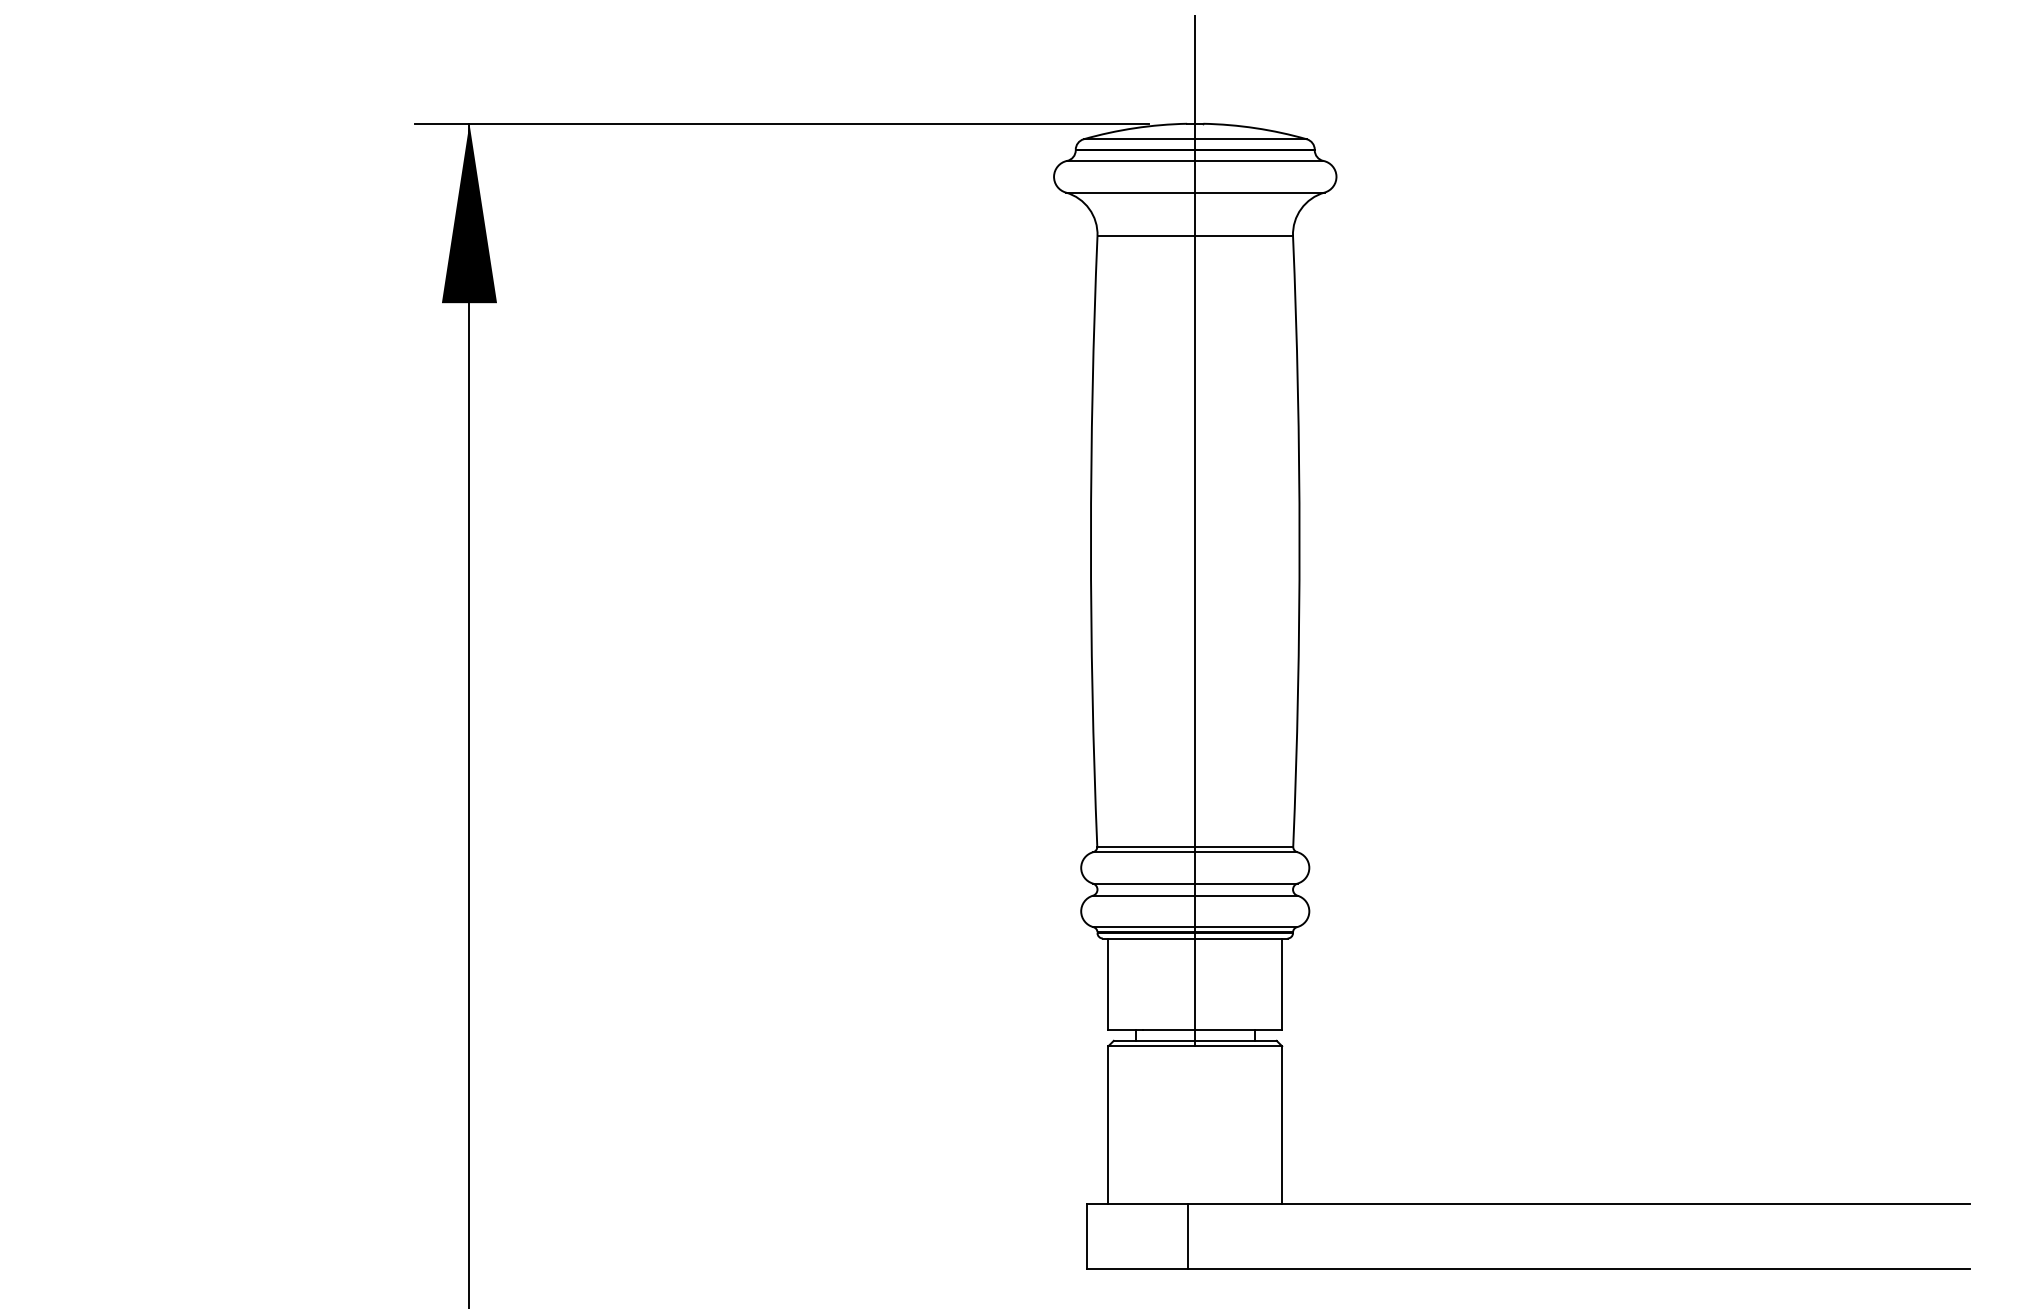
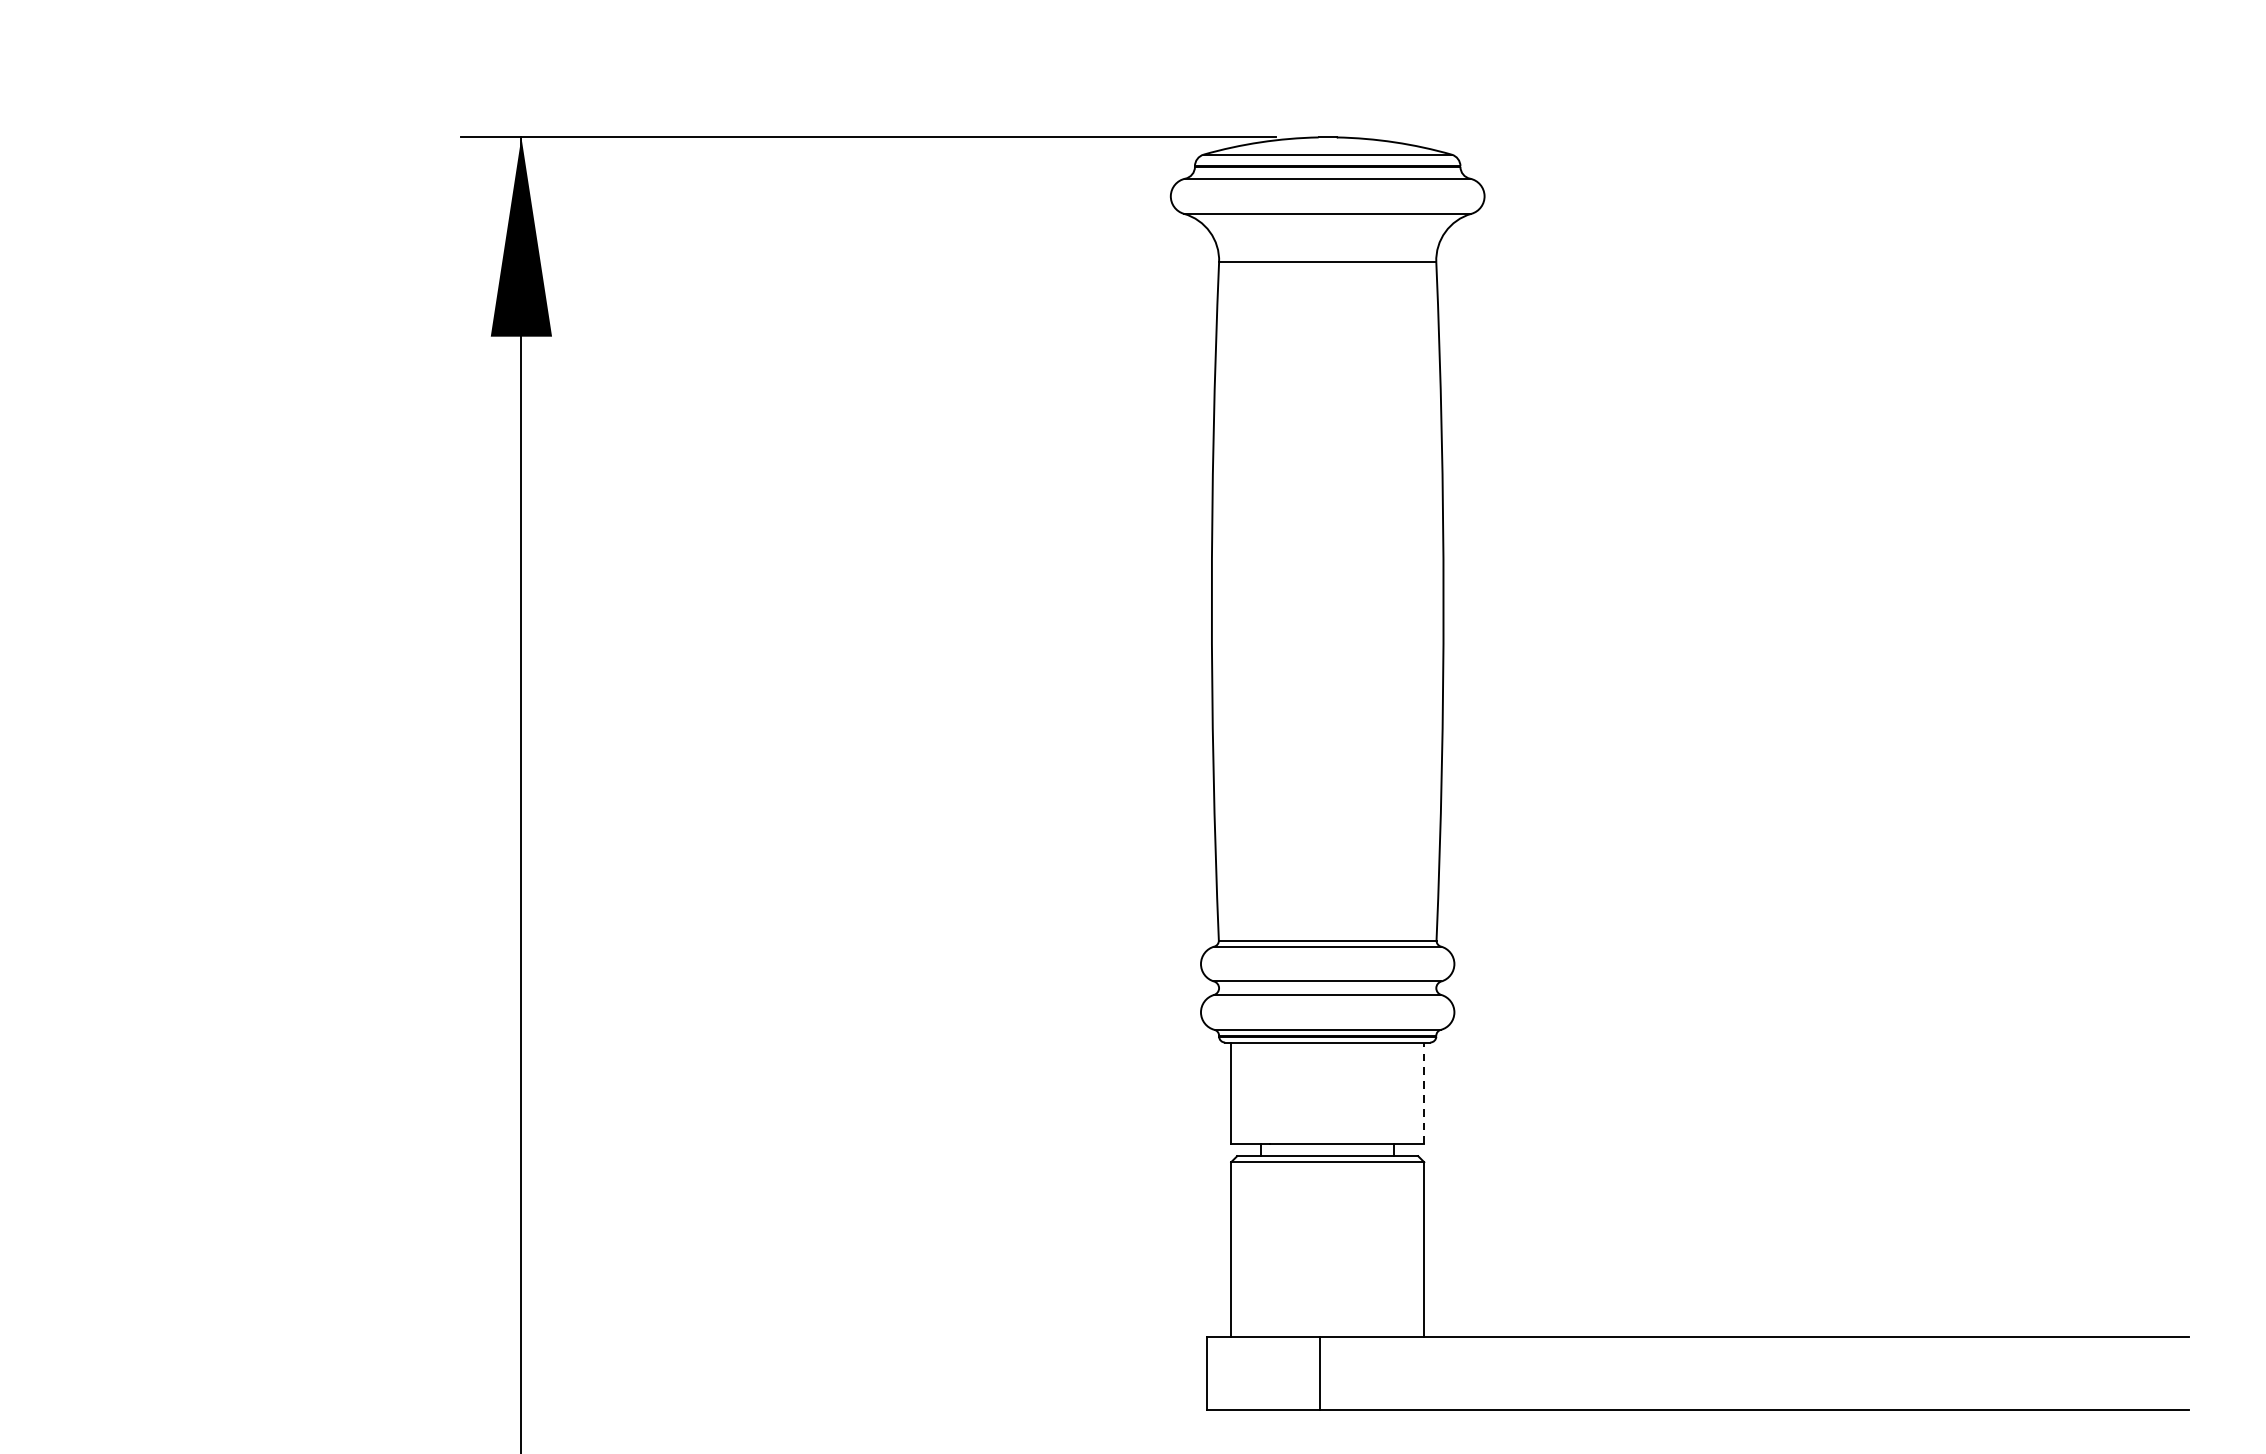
line: (1195, 531) -> (1327, 590), removed
line: (1282, 984) -> (1424, 1093), solid -> dashed

